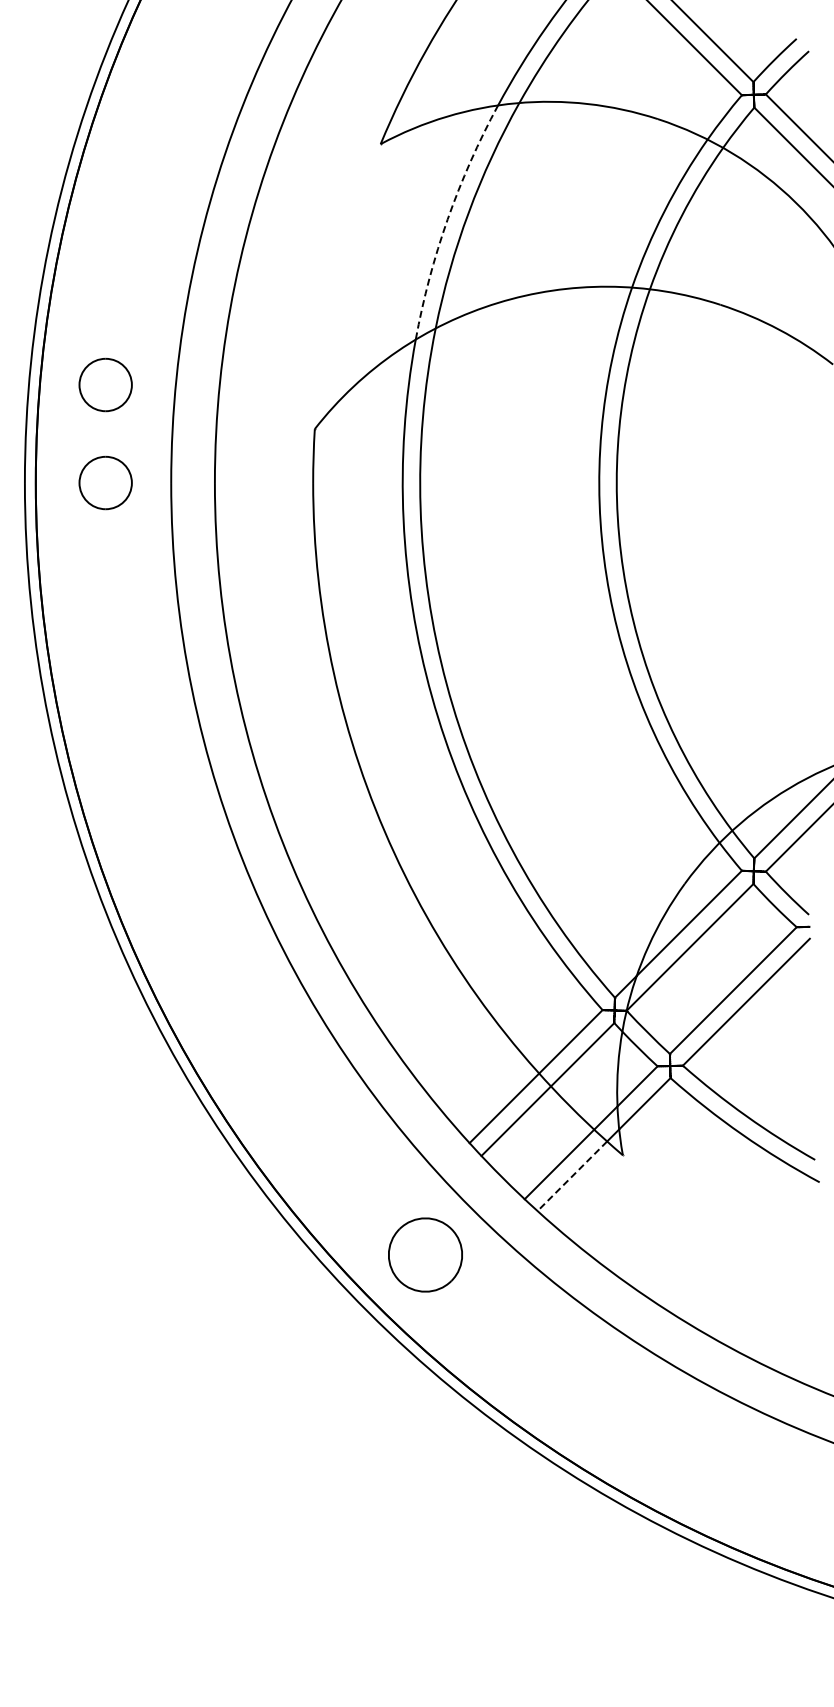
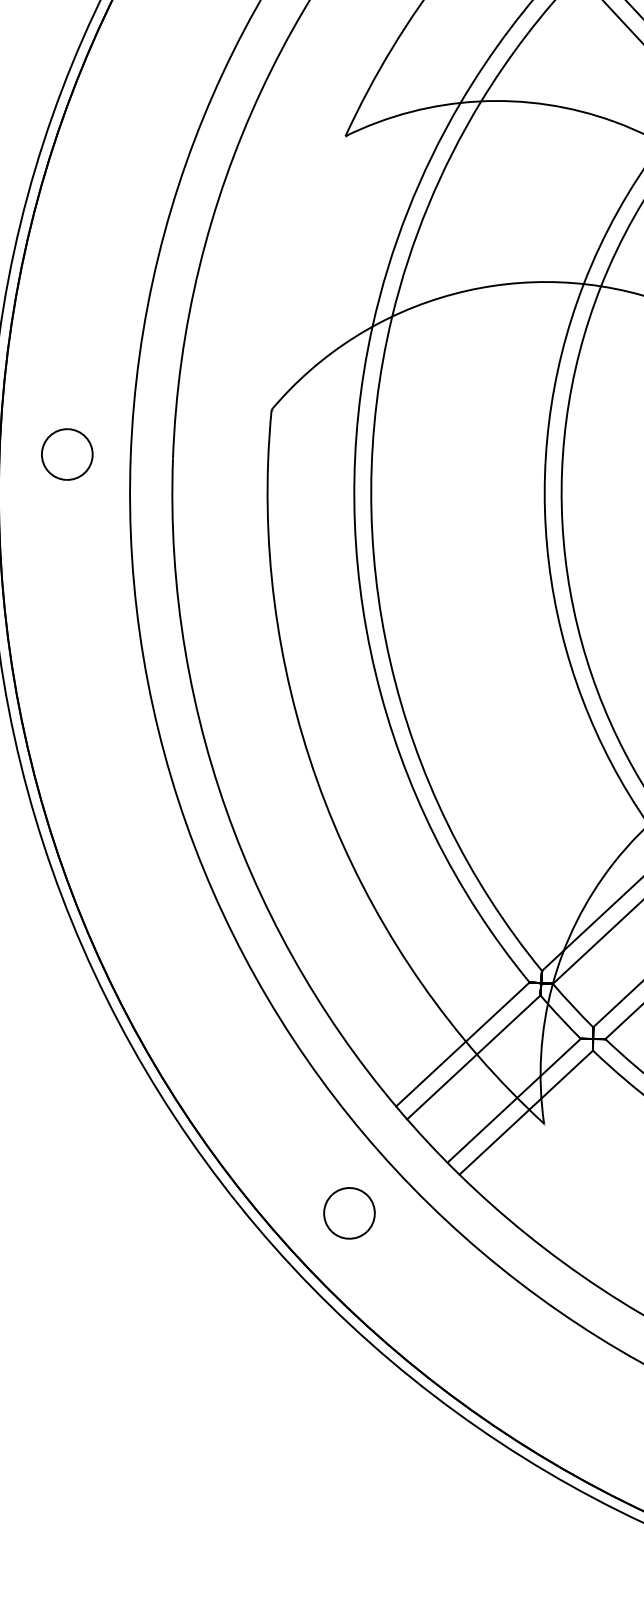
arc: (447, 219) -> (407, 211), dashed -> solid
part: (105, 384) -> (70, 359), removed
line: (572, 1176) -> (494, 1142), dashed -> solid
part: (425, 1255) -> (349, 1213), size x0.71

